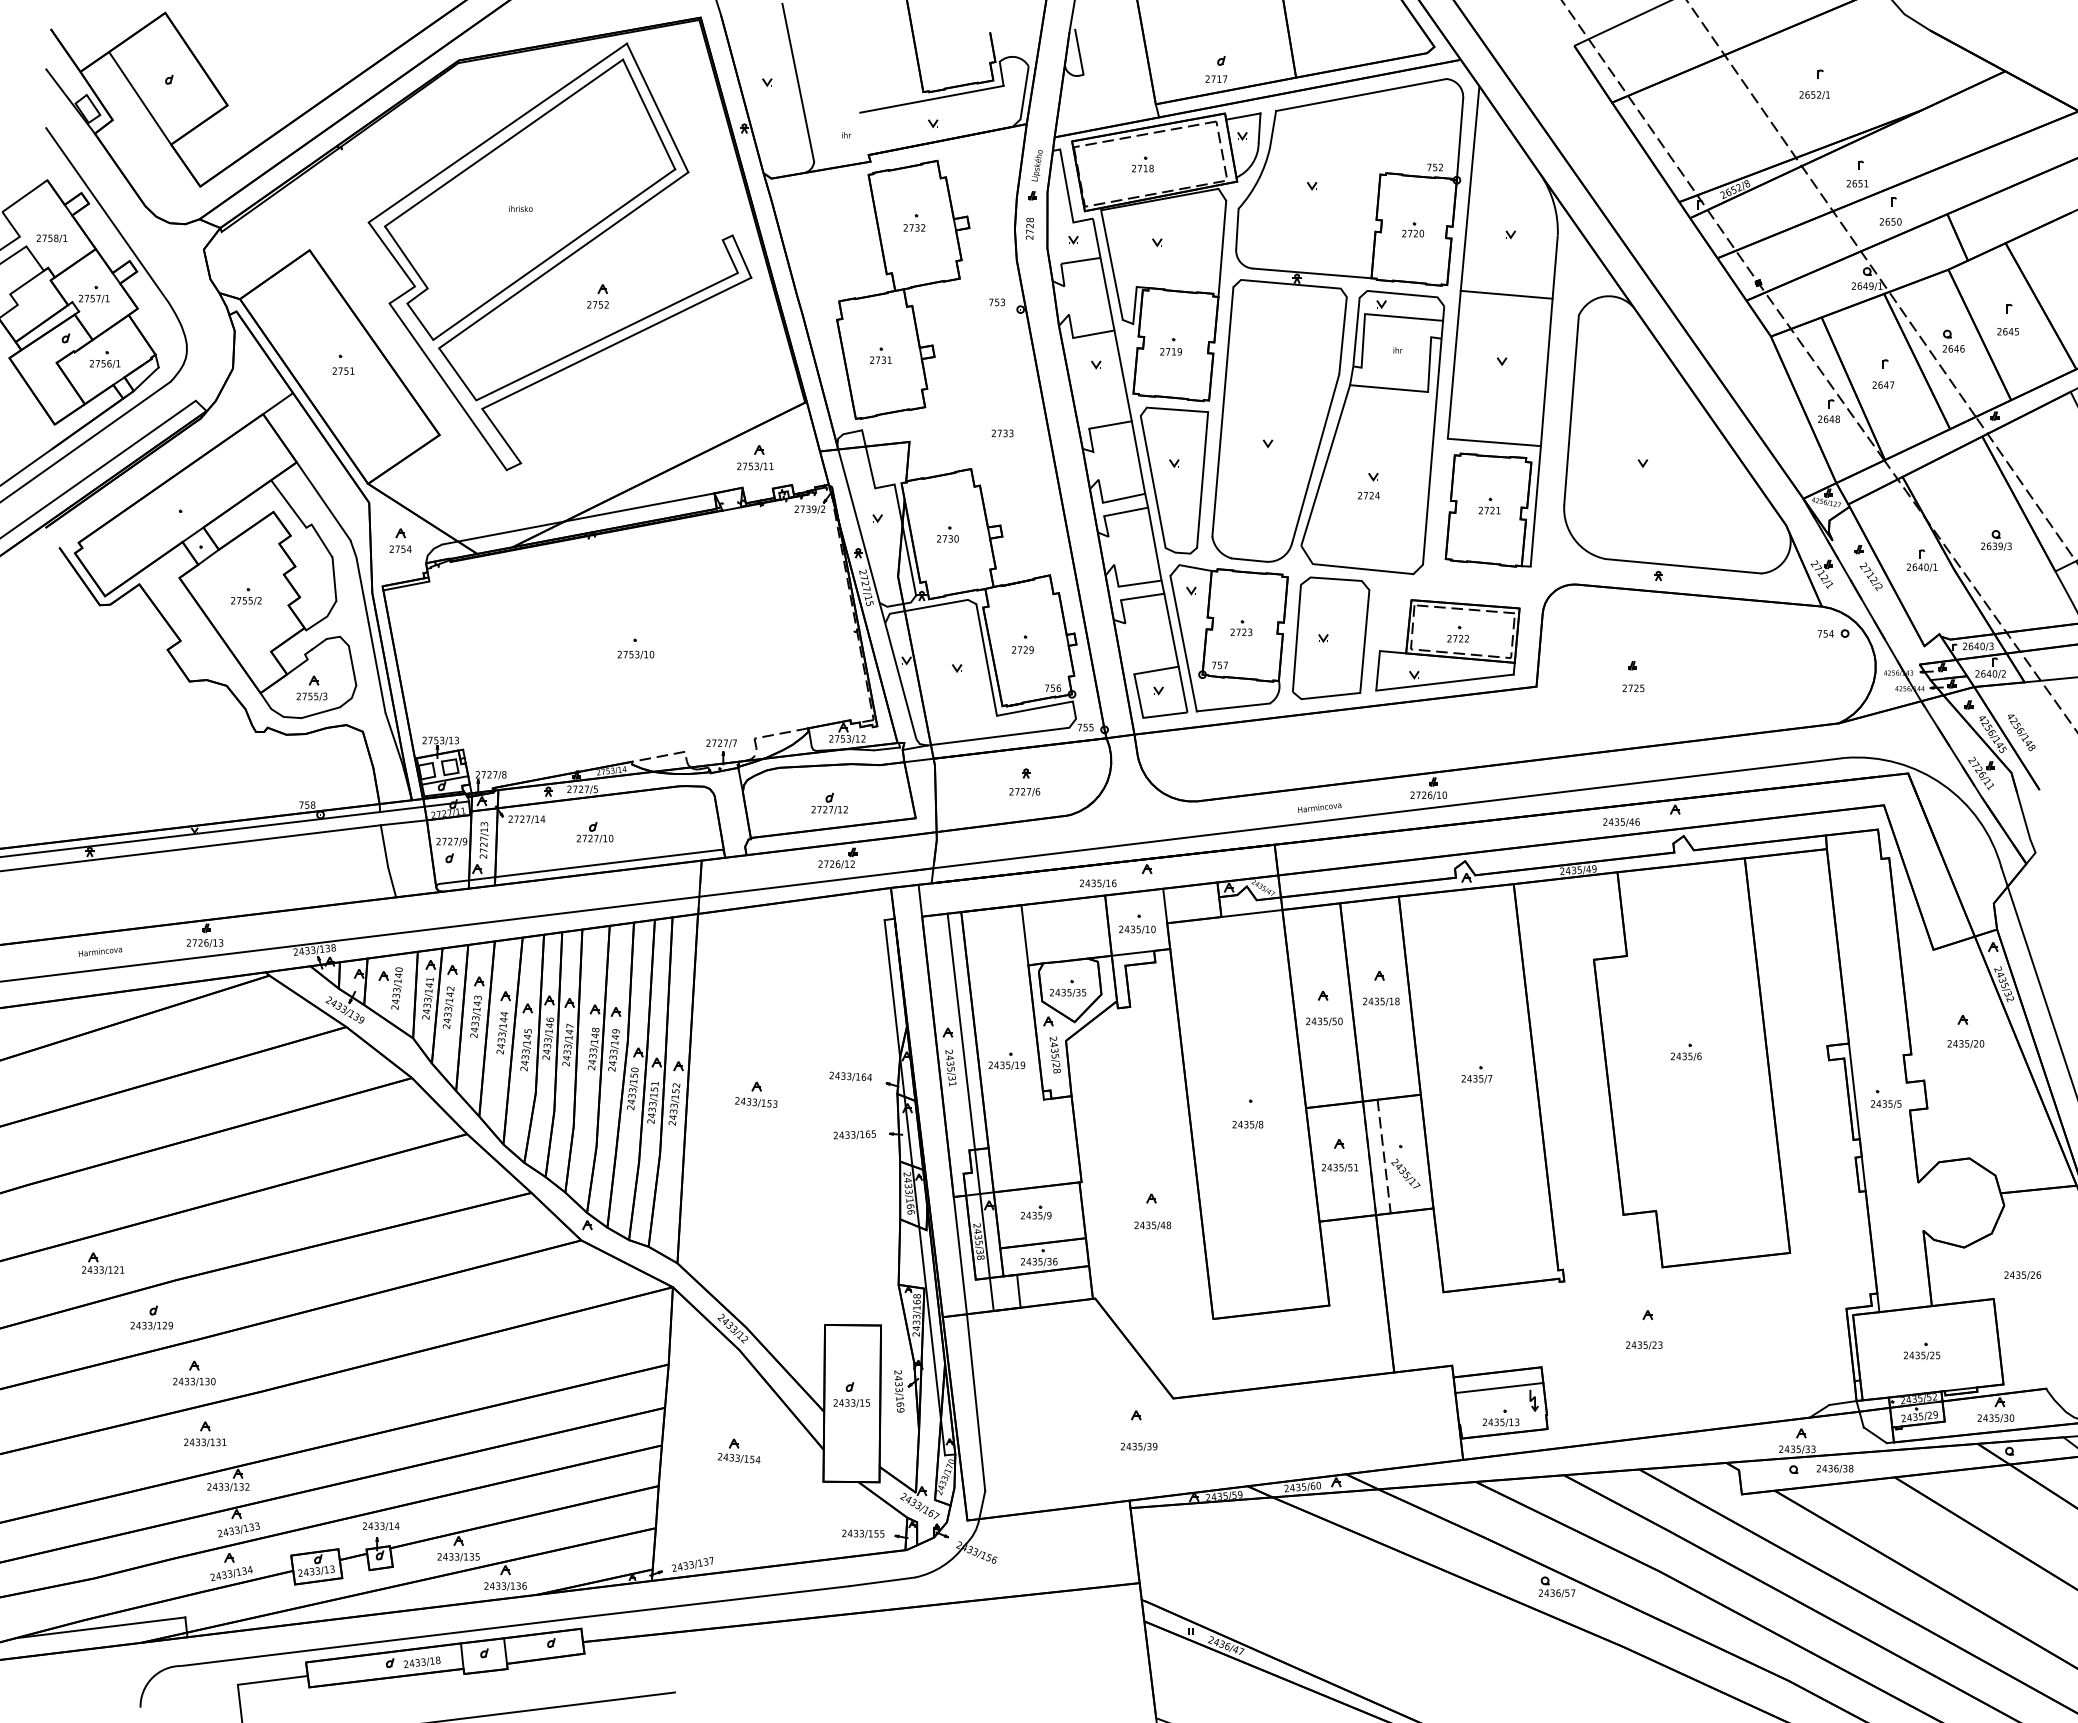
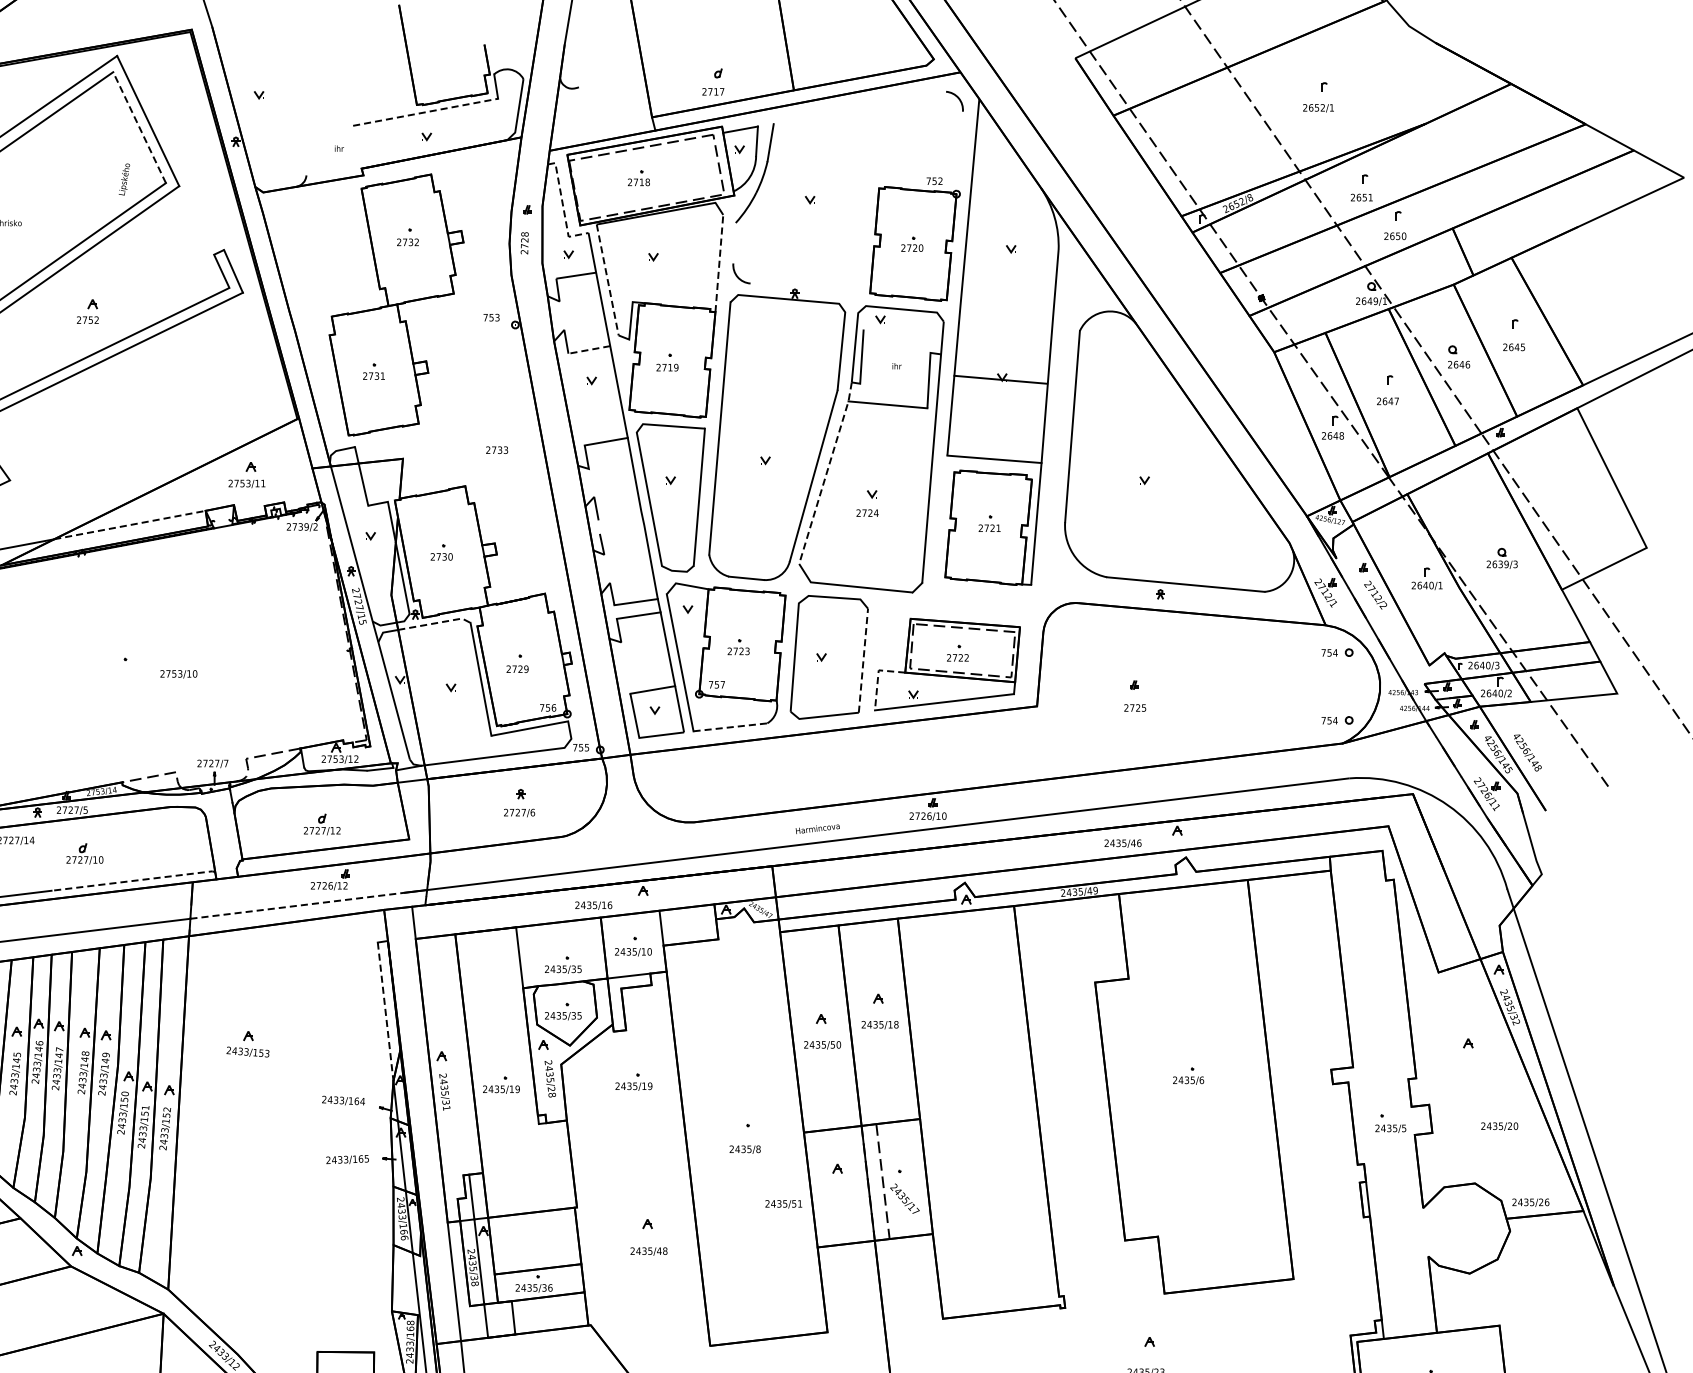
line: (1079, 51) -> (574, 63), removed
line: (798, 82) -> (290, 95), removed
line: (1361, 95) -> (860, 108), removed
line: (931, 99) -> (425, 112), solid -> dashed
line: (649, 114) -> (139, 127), solid -> dashed
line: (1459, 139) -> (959, 152), removed
text: (1036, 165) -> (123, 179), moved
line: (1067, 192) -> (562, 206), solid -> dashed
line: (1237, 228) -> (734, 242), removed
line: (1222, 248) -> (719, 263), solid -> dashed
line: (1111, 265) -> (607, 280), solid -> dashed
line: (1312, 273) -> (810, 288), removed
line: (1506, 294) -> (1000, 379), moved
line: (1404, 317) -> (903, 332), removed
line: (1093, 334) -> (589, 350), solid -> dashed
line: (1328, 455) -> (826, 472), solid -> dashed
line: (1123, 497) -> (619, 515), removed
line: (640, 507) -> (130, 525), solid -> dashed
line: (1126, 511) -> (622, 529), removed
line: (941, 604) -> (435, 623), solid -> dashed
line: (1364, 641) -> (863, 660), solid -> dashed
text: (635, 654) -> (178, 673), moved
line: (1379, 657) -> (878, 676), solid -> dashed
part: (1833, 700) -> (1337, 720), added
line: (1233, 707) -> (730, 727), solid -> dashed
line: (644, 859) -> (134, 881), solid -> dashed
line: (805, 883) -> (297, 905), solid -> dashed
line: (1251, 913) -> (748, 935), removed
part: (1068, 942) -> (563, 965), added
line: (892, 988) -> (385, 1011), solid -> dashed
line: (961, 1031) -> (455, 1055), removed
text: (1965, 1044) -> (1499, 1126), moved
part: (1137, 1057) -> (633, 1081), added
part: (1476, 1074) -> (976, 1098), removed
line: (1853, 1091) -> (1357, 1115), removed
part: (756, 1094) -> (248, 1043), moved
text: (1340, 1167) -> (784, 1203), moved
part: (1036, 1212) -> (531, 1238), removed
text: (2022, 1275) -> (1530, 1202), moved

